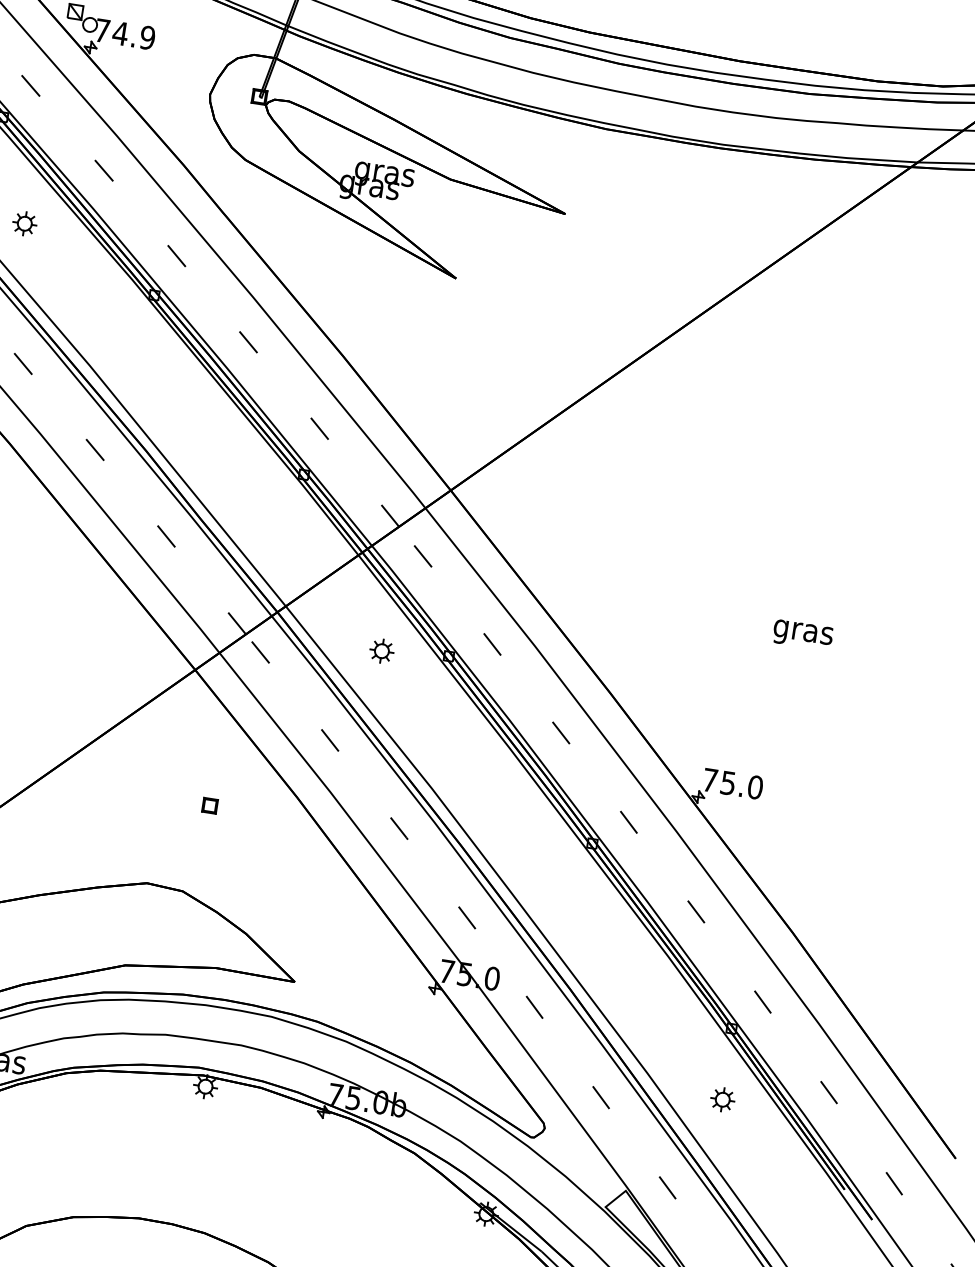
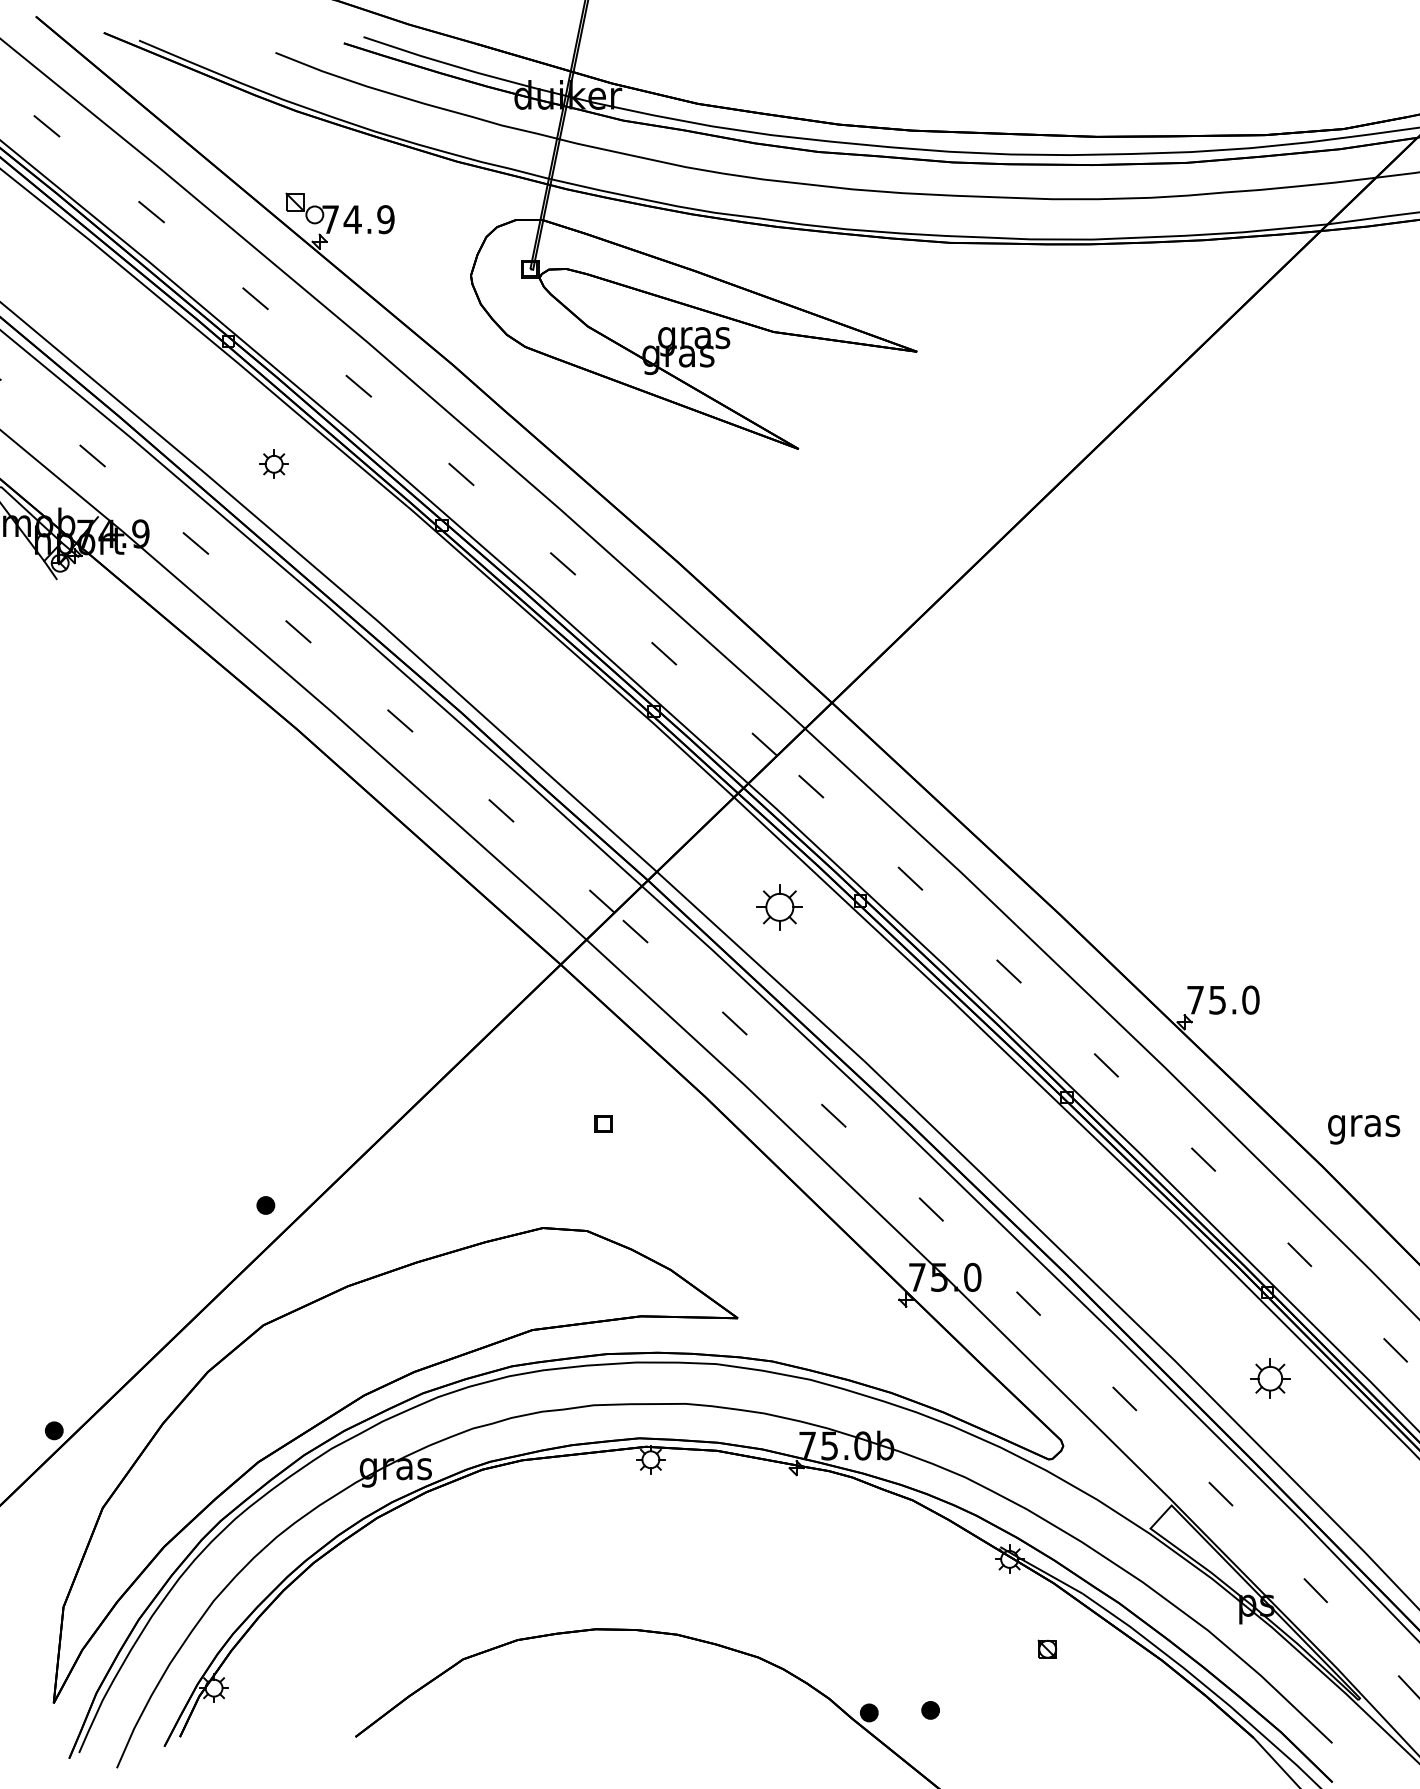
text: (803, 635) -> (1364, 1129), moved
part: (381, 651) -> (779, 907), size x1.6
part: (722, 1099) -> (1269, 1378), size x1.4

